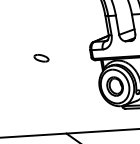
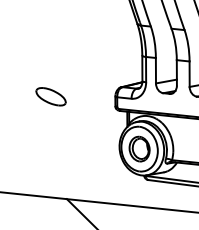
part: (41, 58) -> (50, 96), size x1.67

